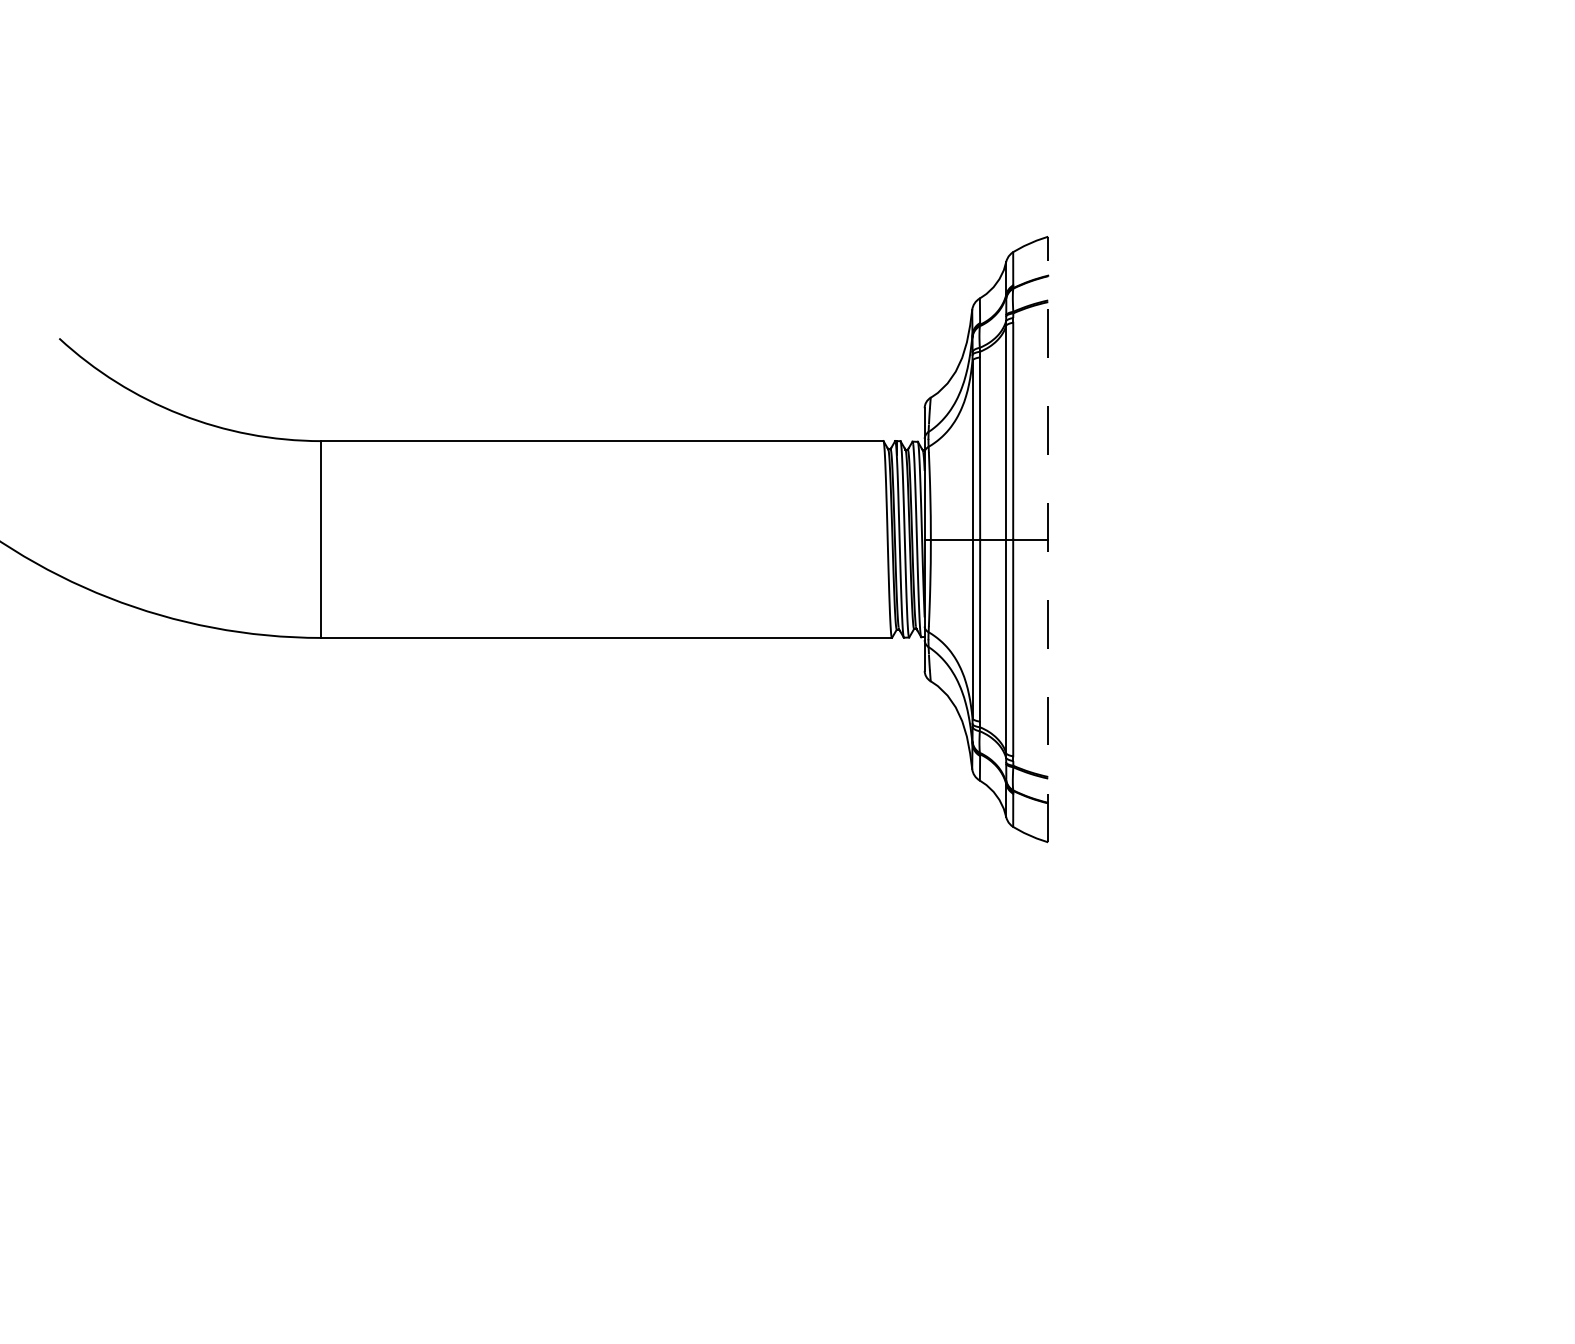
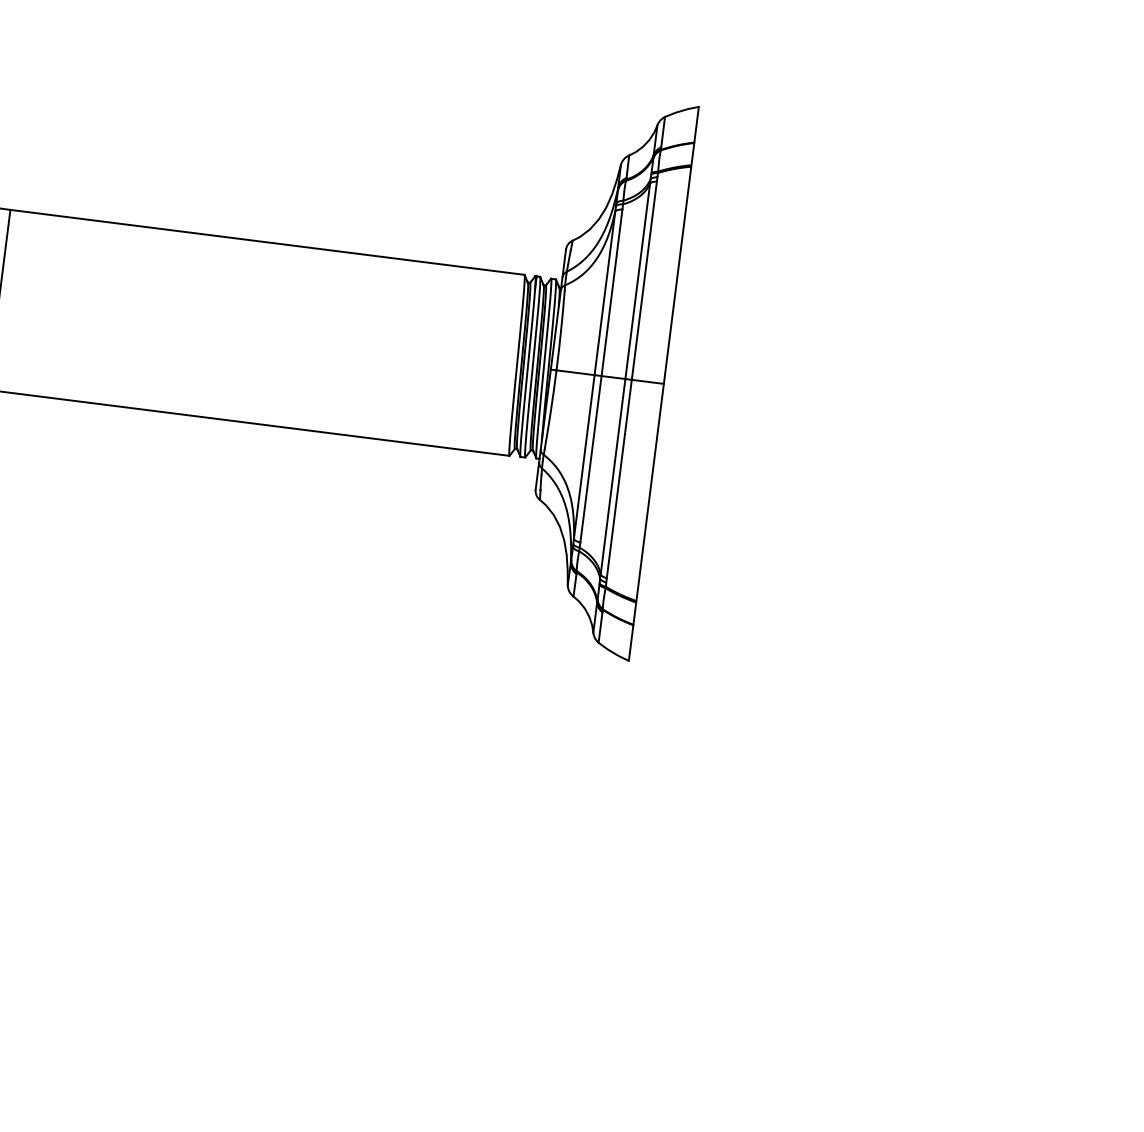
line: (1048, 539) -> (664, 383), dashed -> solid

